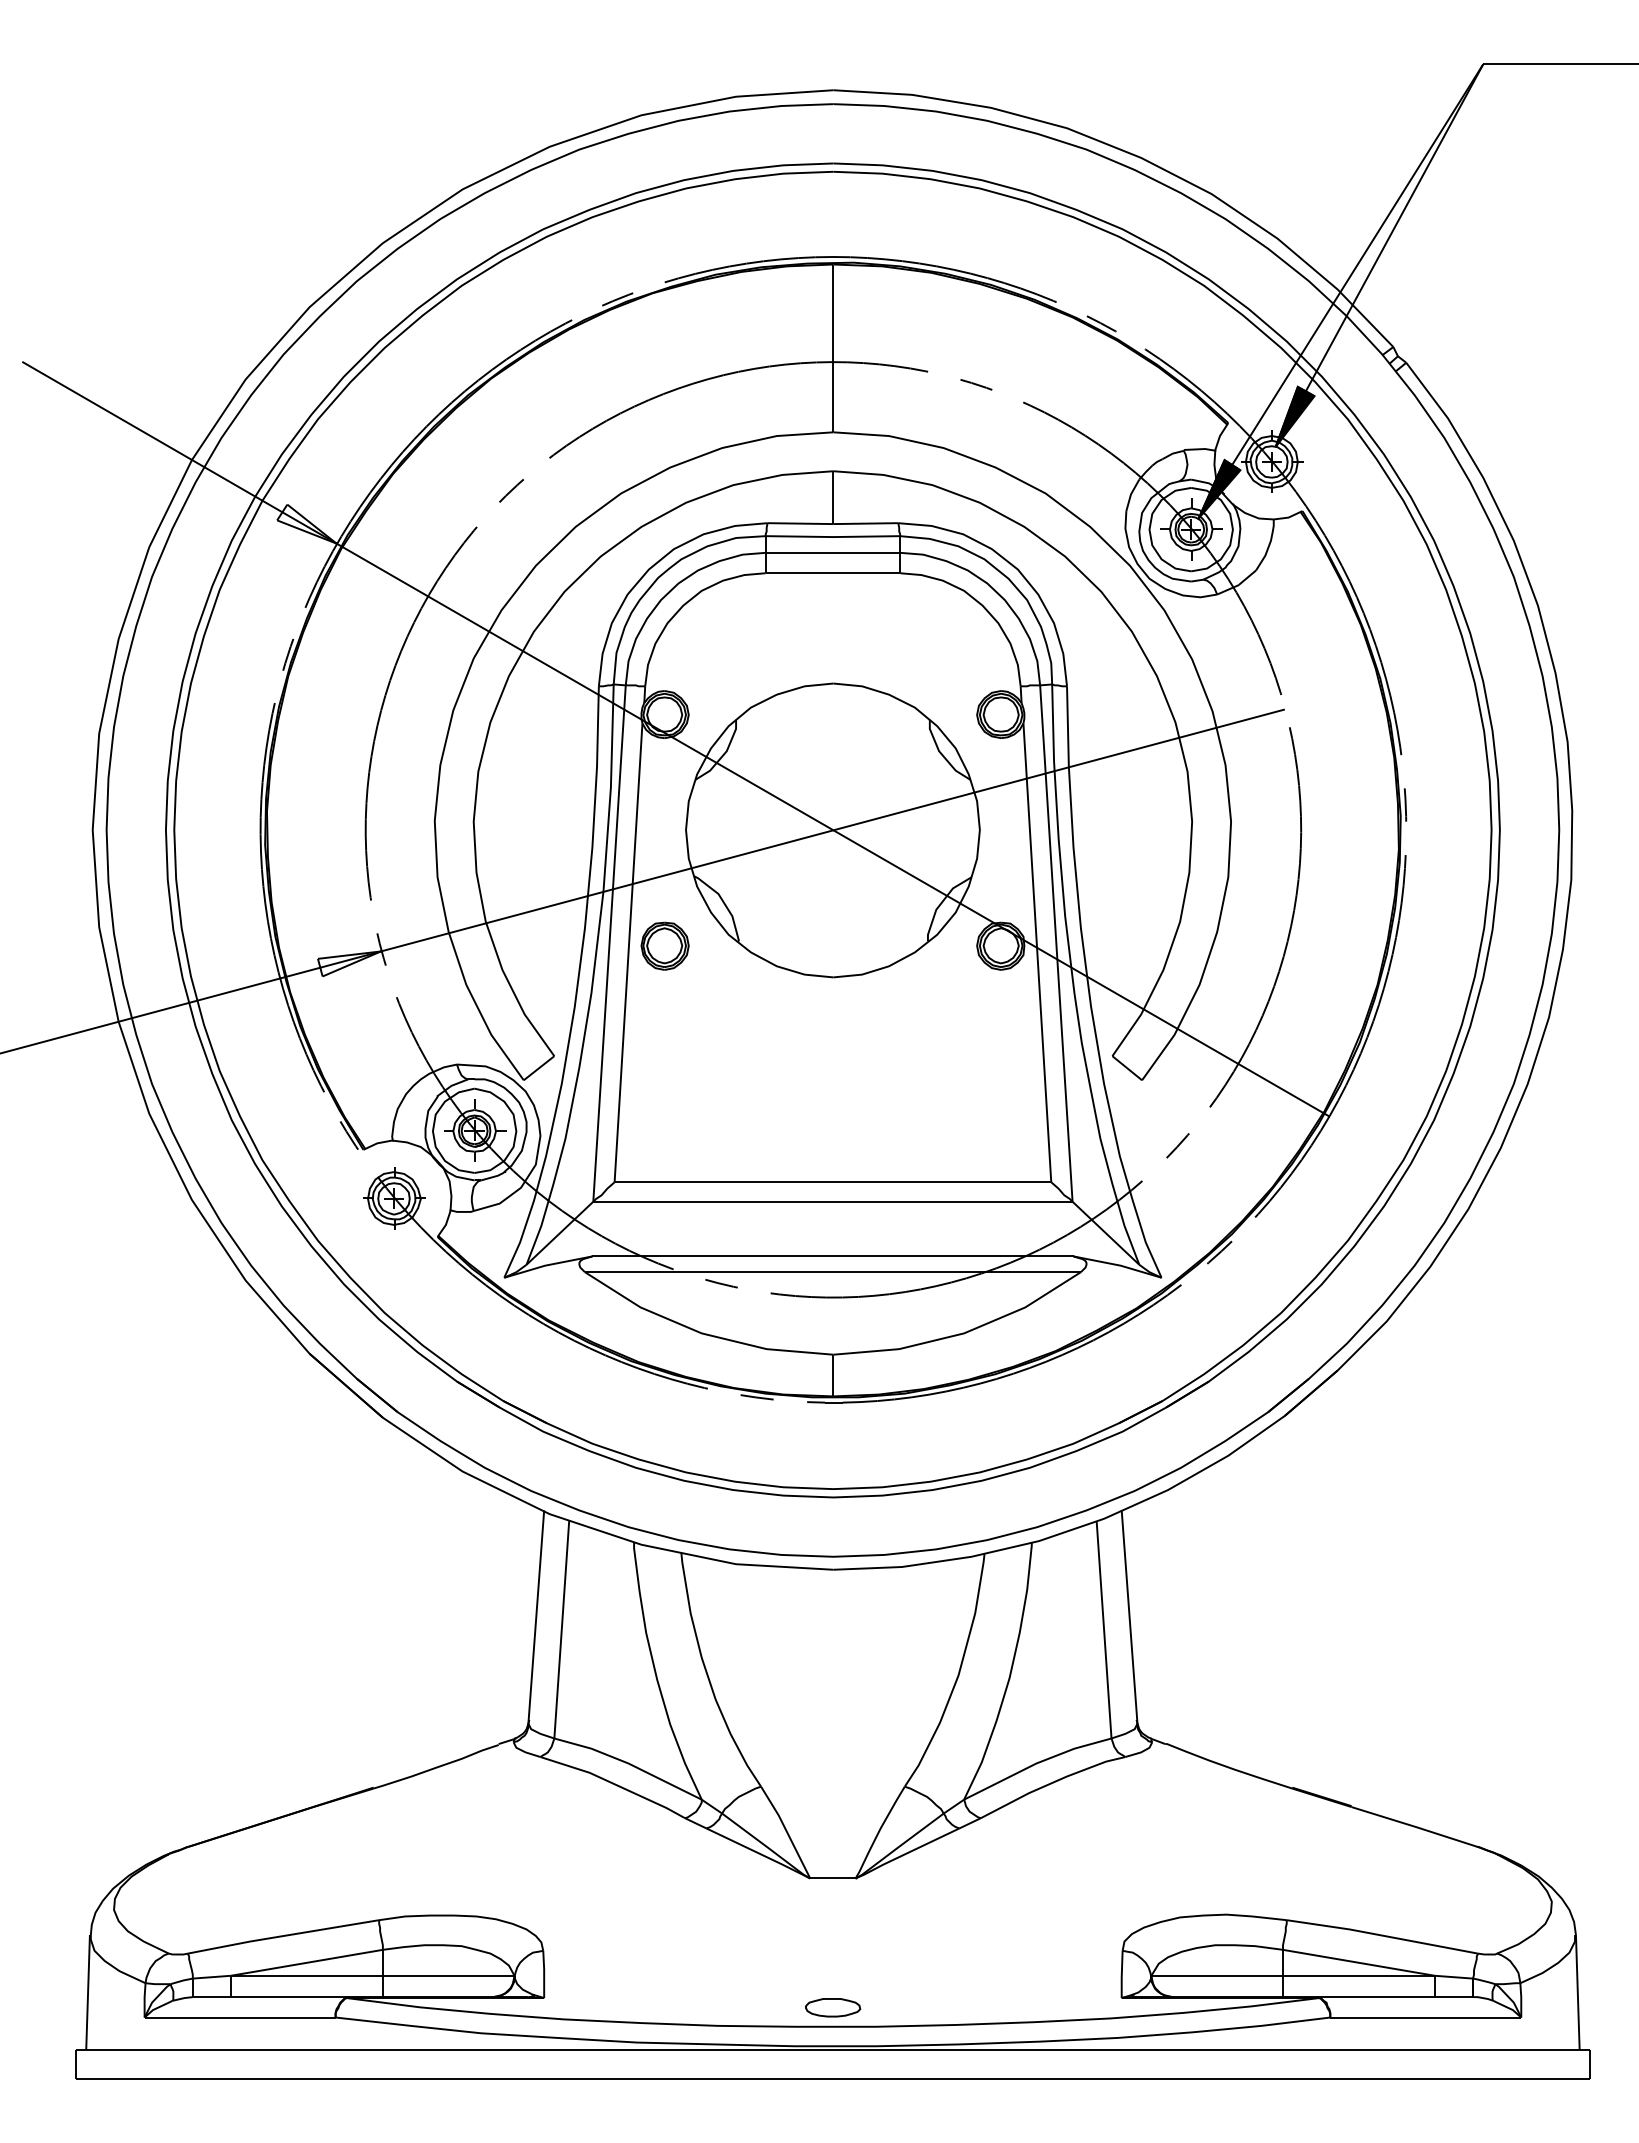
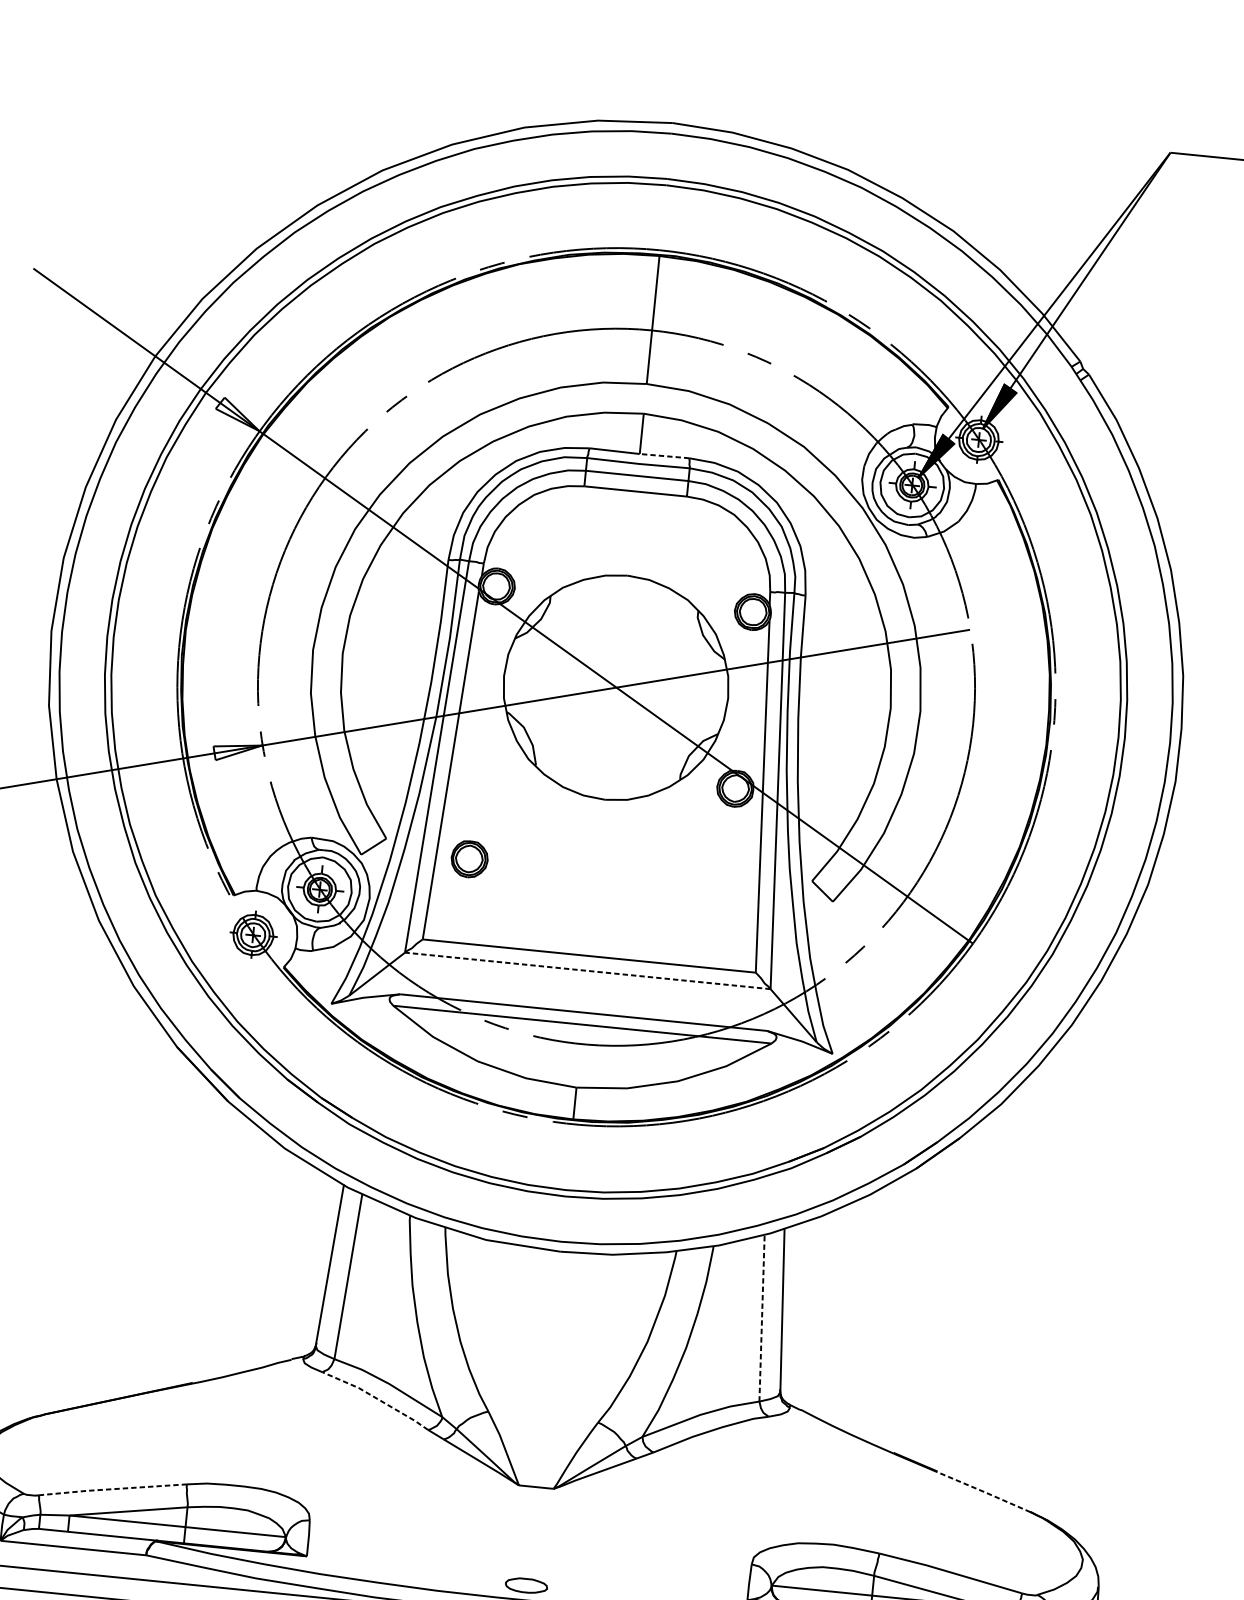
line: (865, 523) -> (664, 456), solid -> dashed
part: (664, 945) -> (469, 858), moved
line: (832, 1201) -> (587, 970), solid -> dashed
line: (1104, 1630) -> (762, 1318), solid -> dashed
line: (614, 1783) -> (376, 1398), solid -> dashed
line: (1415, 1826) -> (984, 1491), solid -> dashed
line: (282, 1936) -> (111, 1489), solid -> dashed

